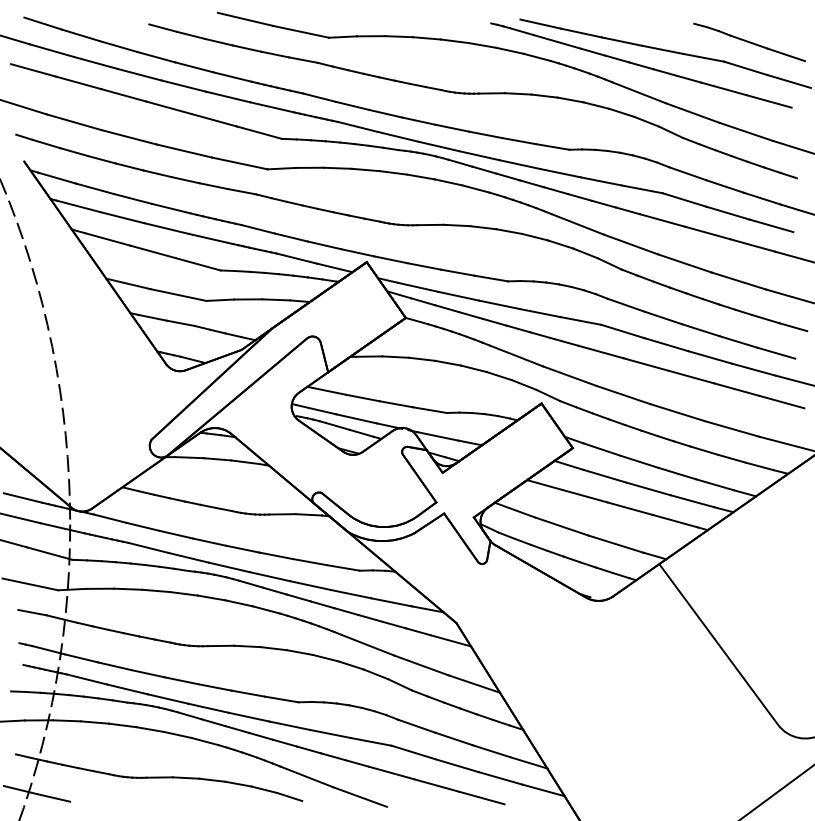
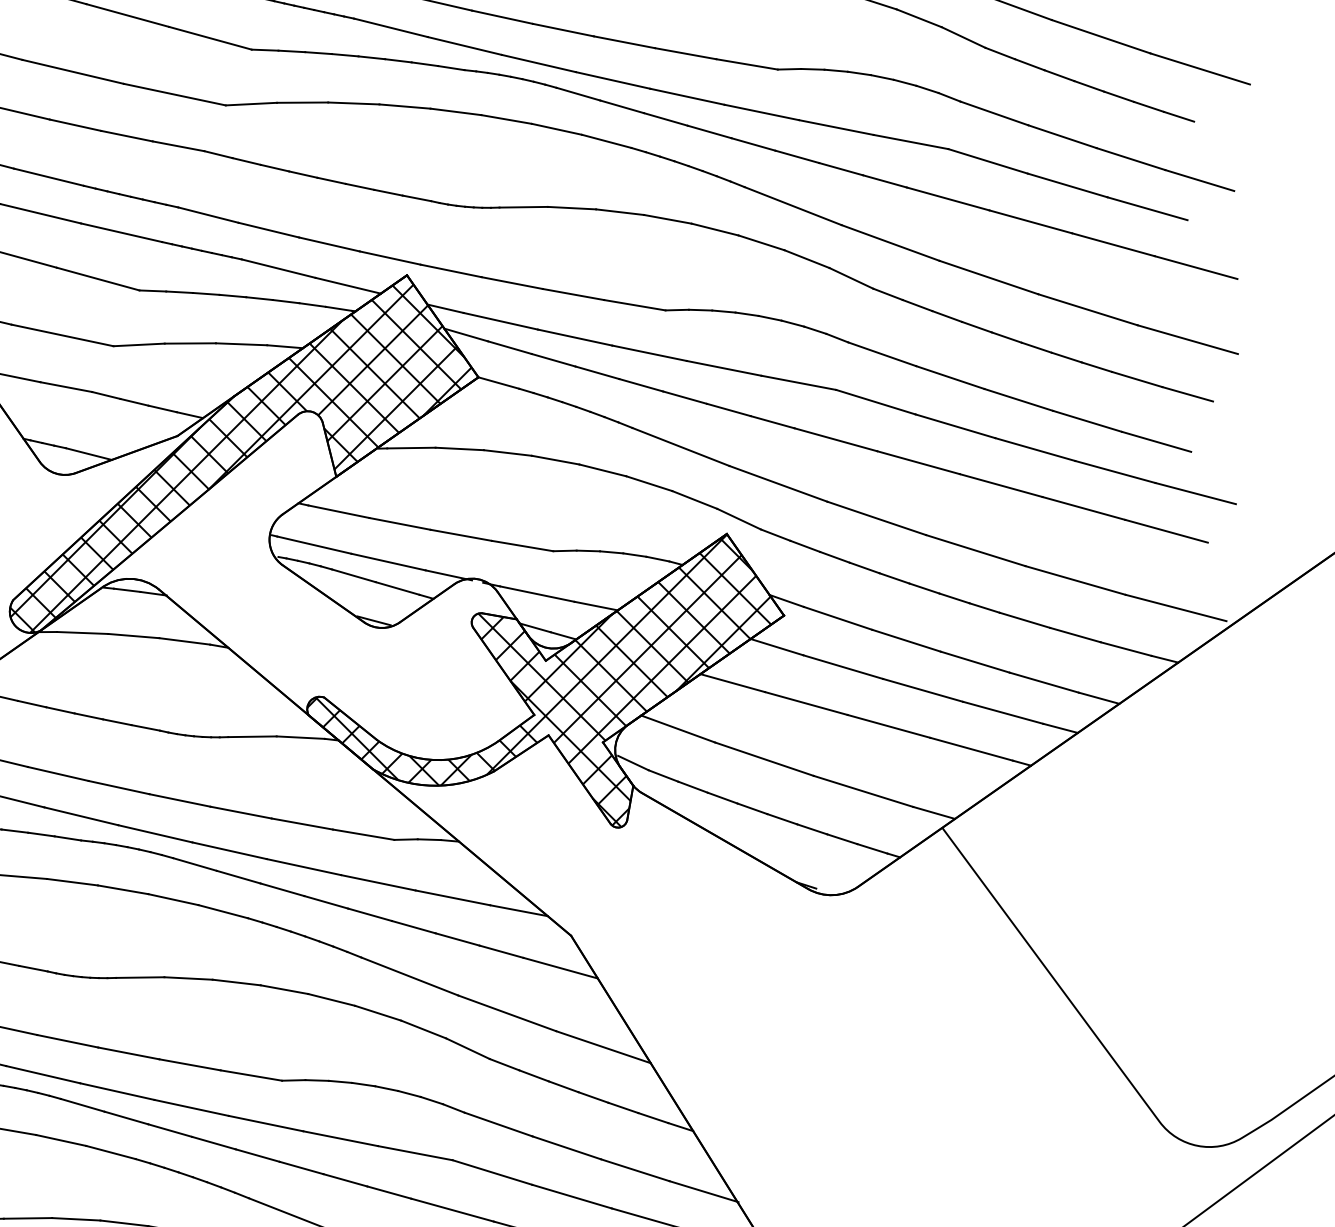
hatch: (275, 362) -> (239, 458), added
hatch: (438, 483) -> (538, 680), added

